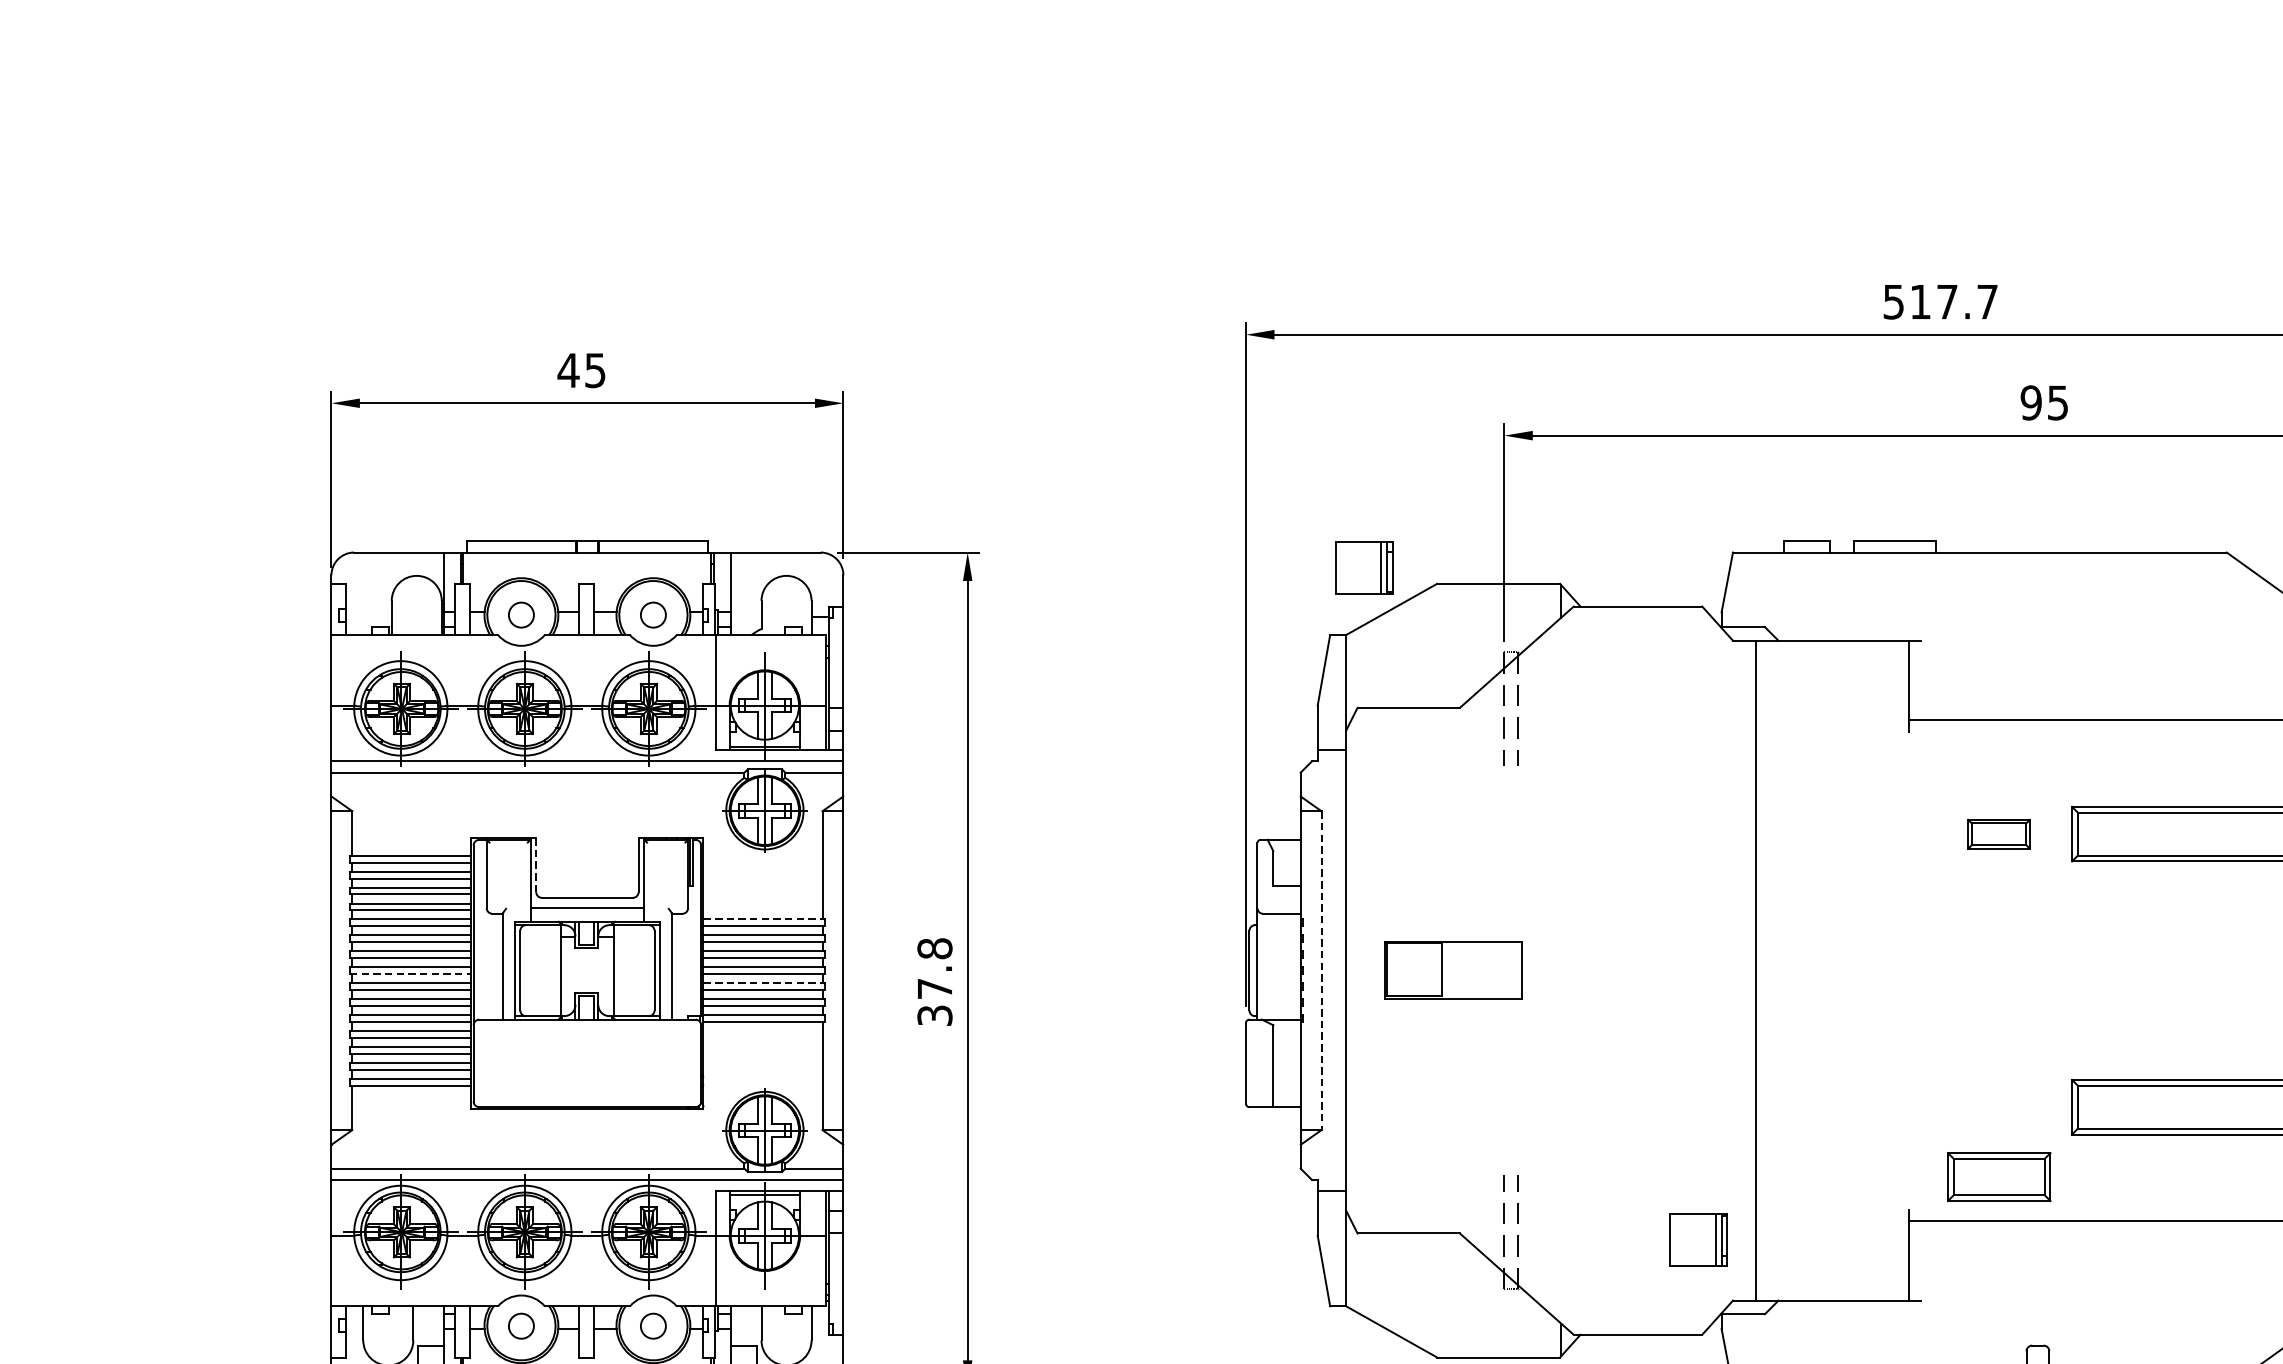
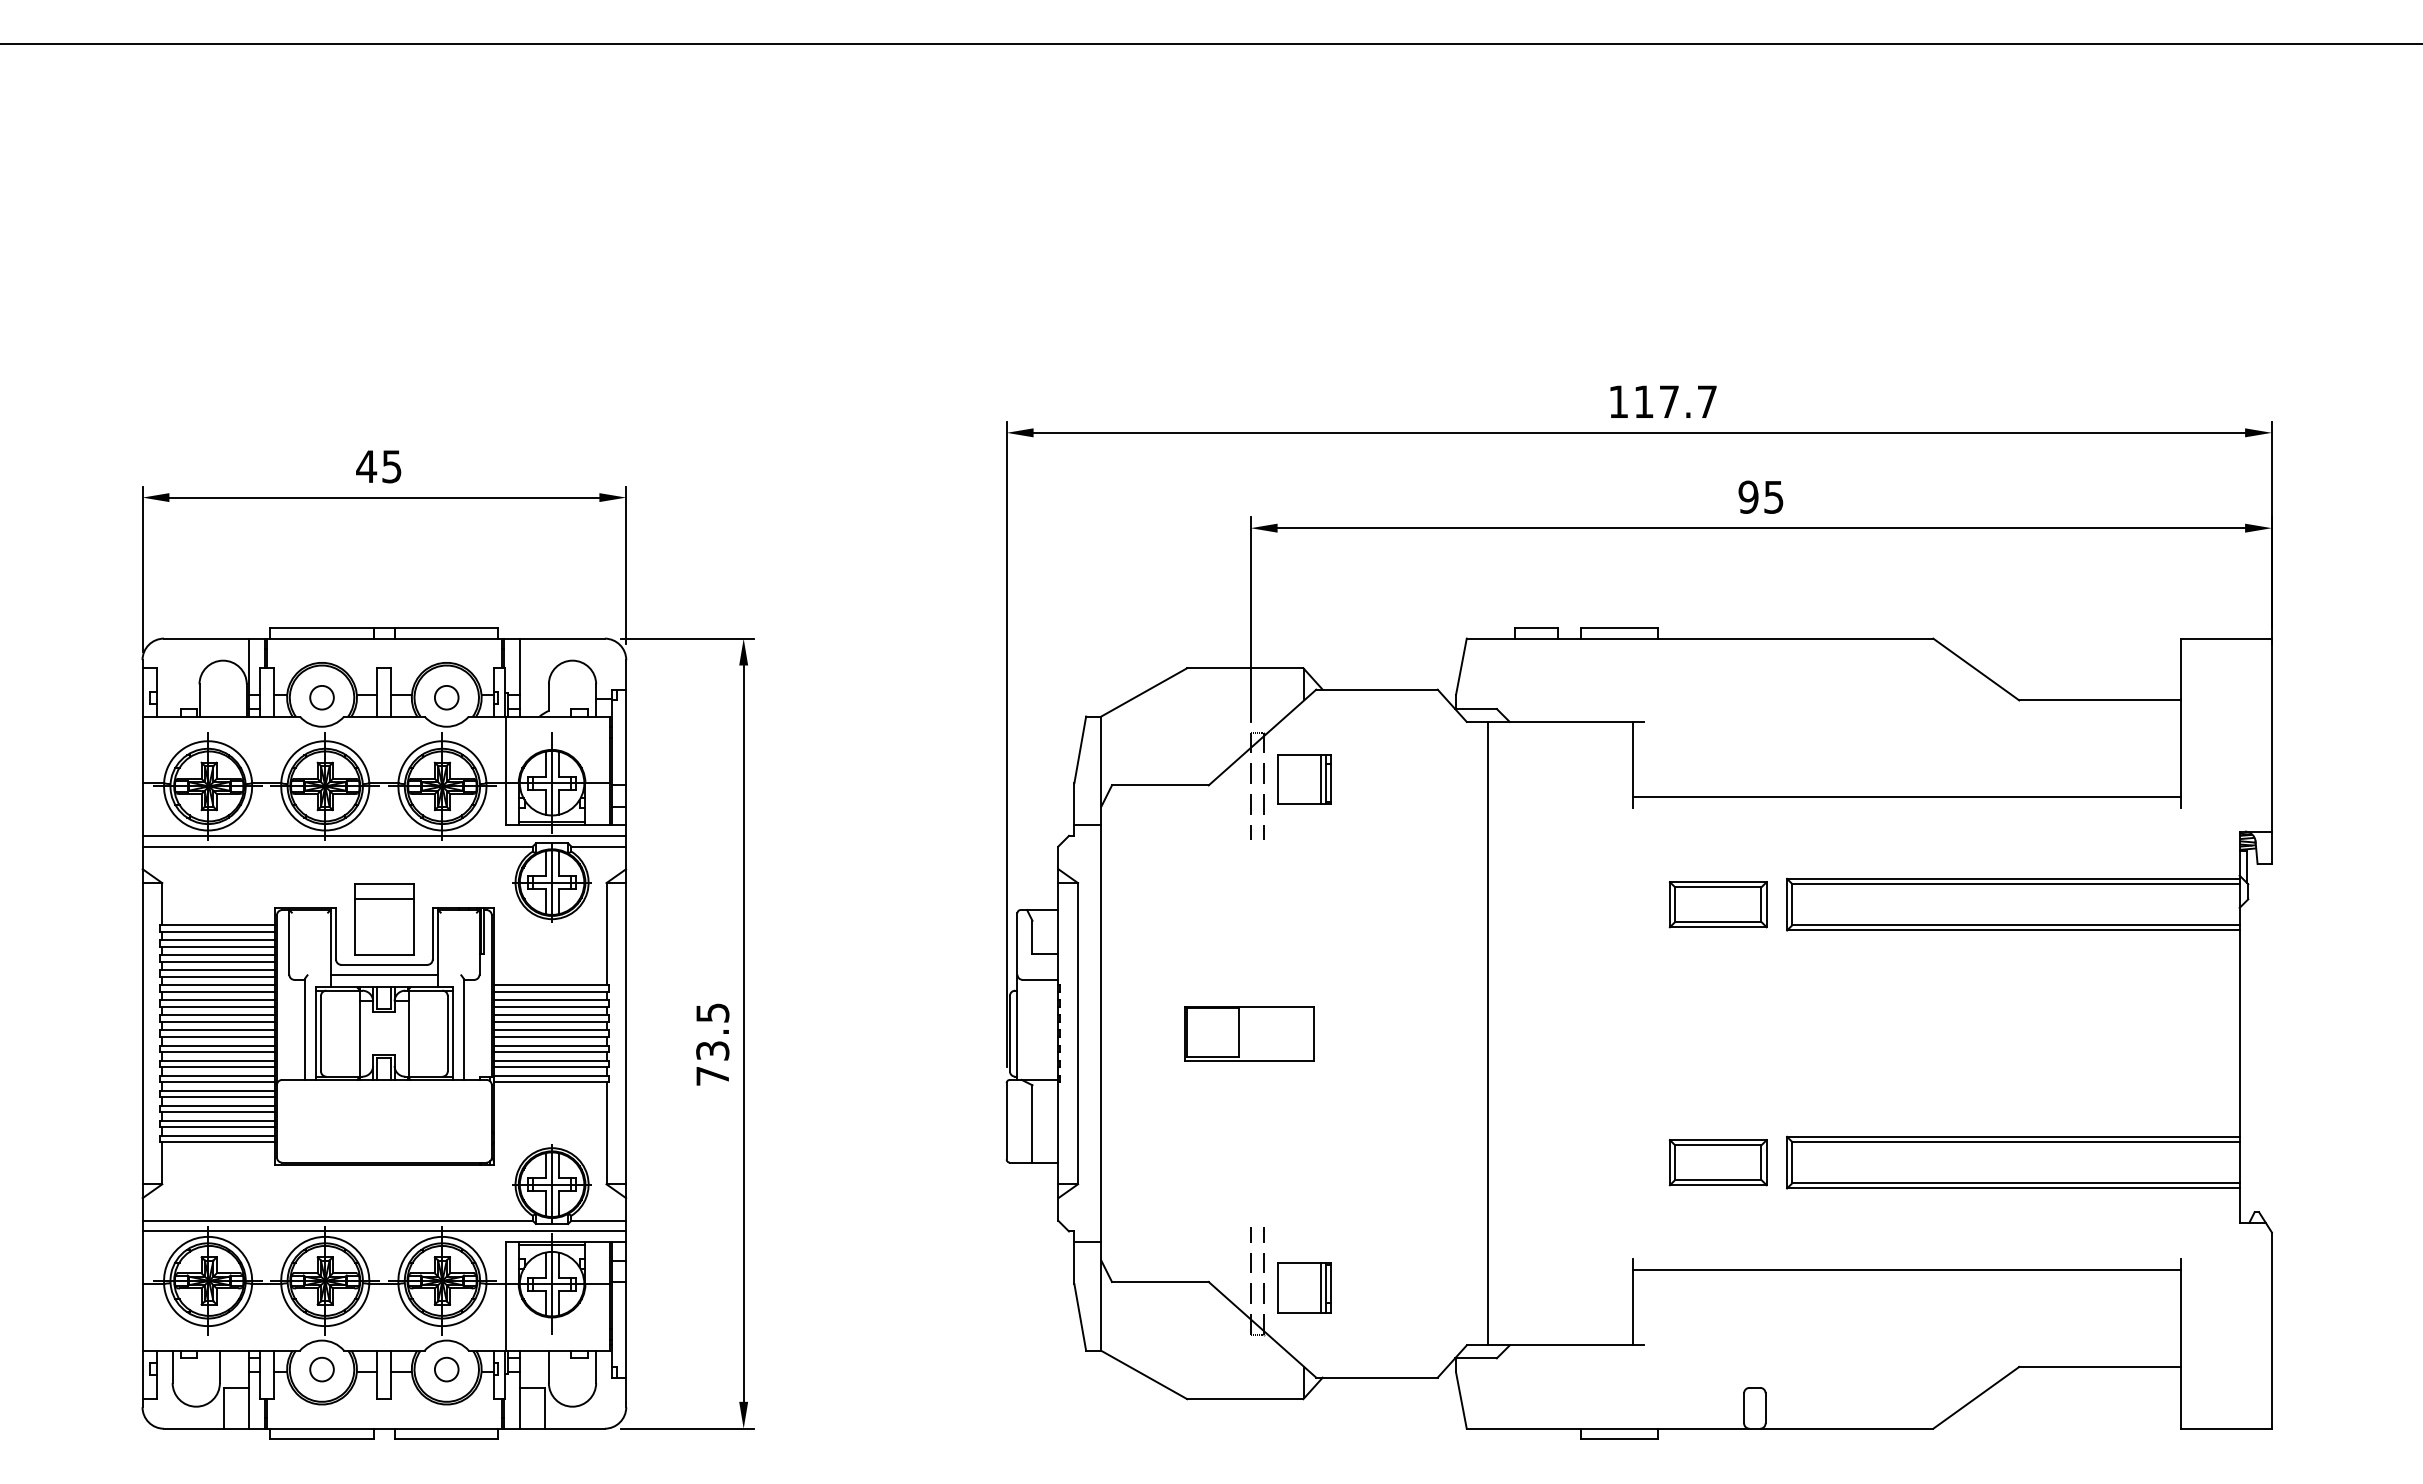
text: (1893, 301) -> (1618, 401), 517.7 -> 117.7
part: (1364, 568) -> (1304, 779), moved
part: (1998, 833) -> (1717, 904), size x1.67
part: (587, 849) -> (384, 919), added
line: (536, 864) -> (336, 933), dashed -> solid
line: (764, 919) -> (551, 985), dashed -> solid
line: (1322, 970) -> (1078, 1033), dashed -> solid
part: (1453, 970) -> (1249, 1033), moved
line: (410, 973) -> (217, 1036), dashed -> solid
text: (934, 982) -> (712, 1044), 37.8 -> 73.5
line: (764, 983) -> (551, 1045), dashed -> solid
part: (1998, 1176) -> (1717, 1162), moved
part: (1698, 1239) -> (1304, 1287), moved

